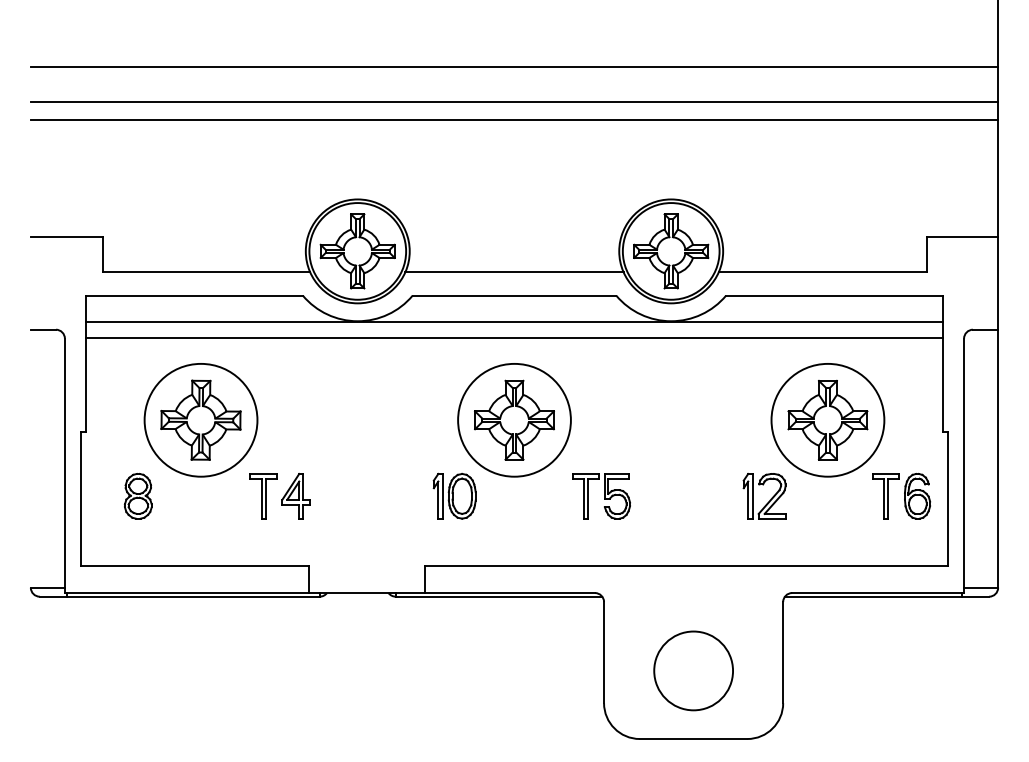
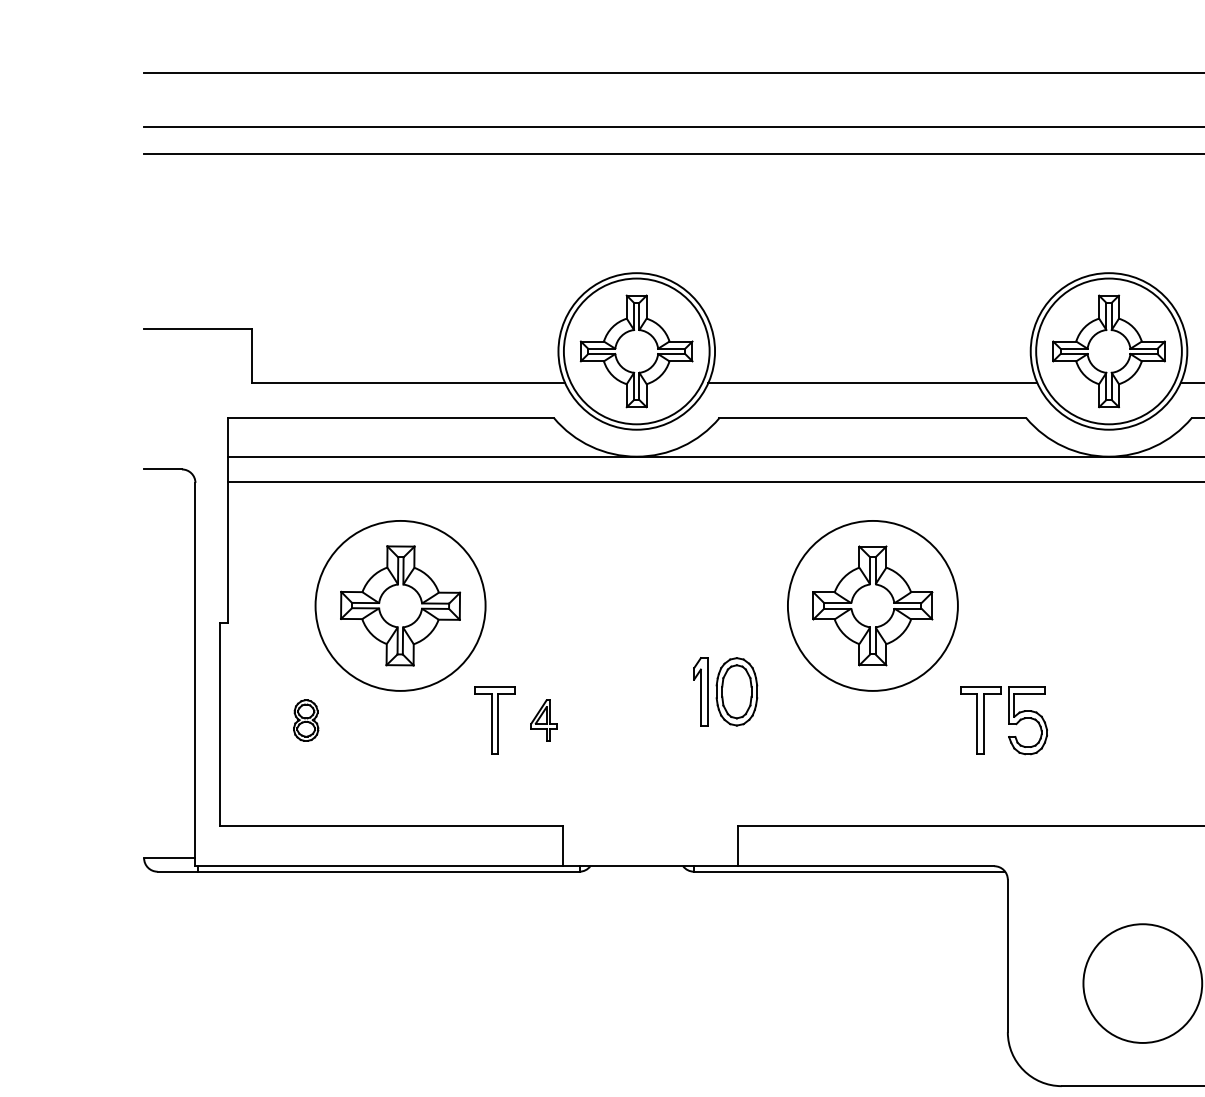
part: (454, 495) -> (725, 690), moved
part: (138, 496) -> (306, 720), size x0.6
part: (295, 496) -> (542, 720), size x0.6

